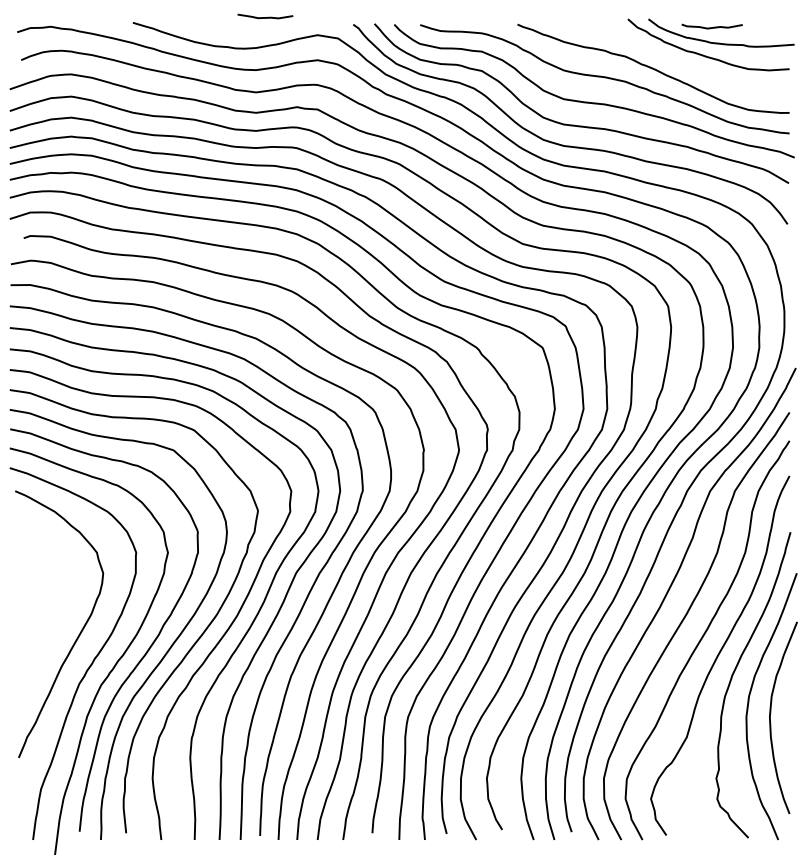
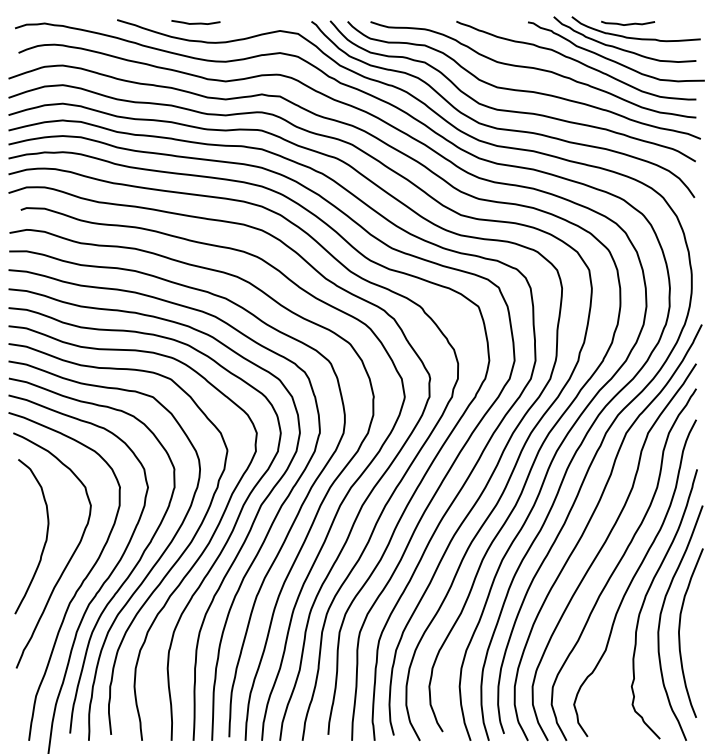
curve: (264, 16) -> (195, 22), moved
curve: (694, 67) -> (612, 59), added
curve: (51, 610) -> (45, 538), added

